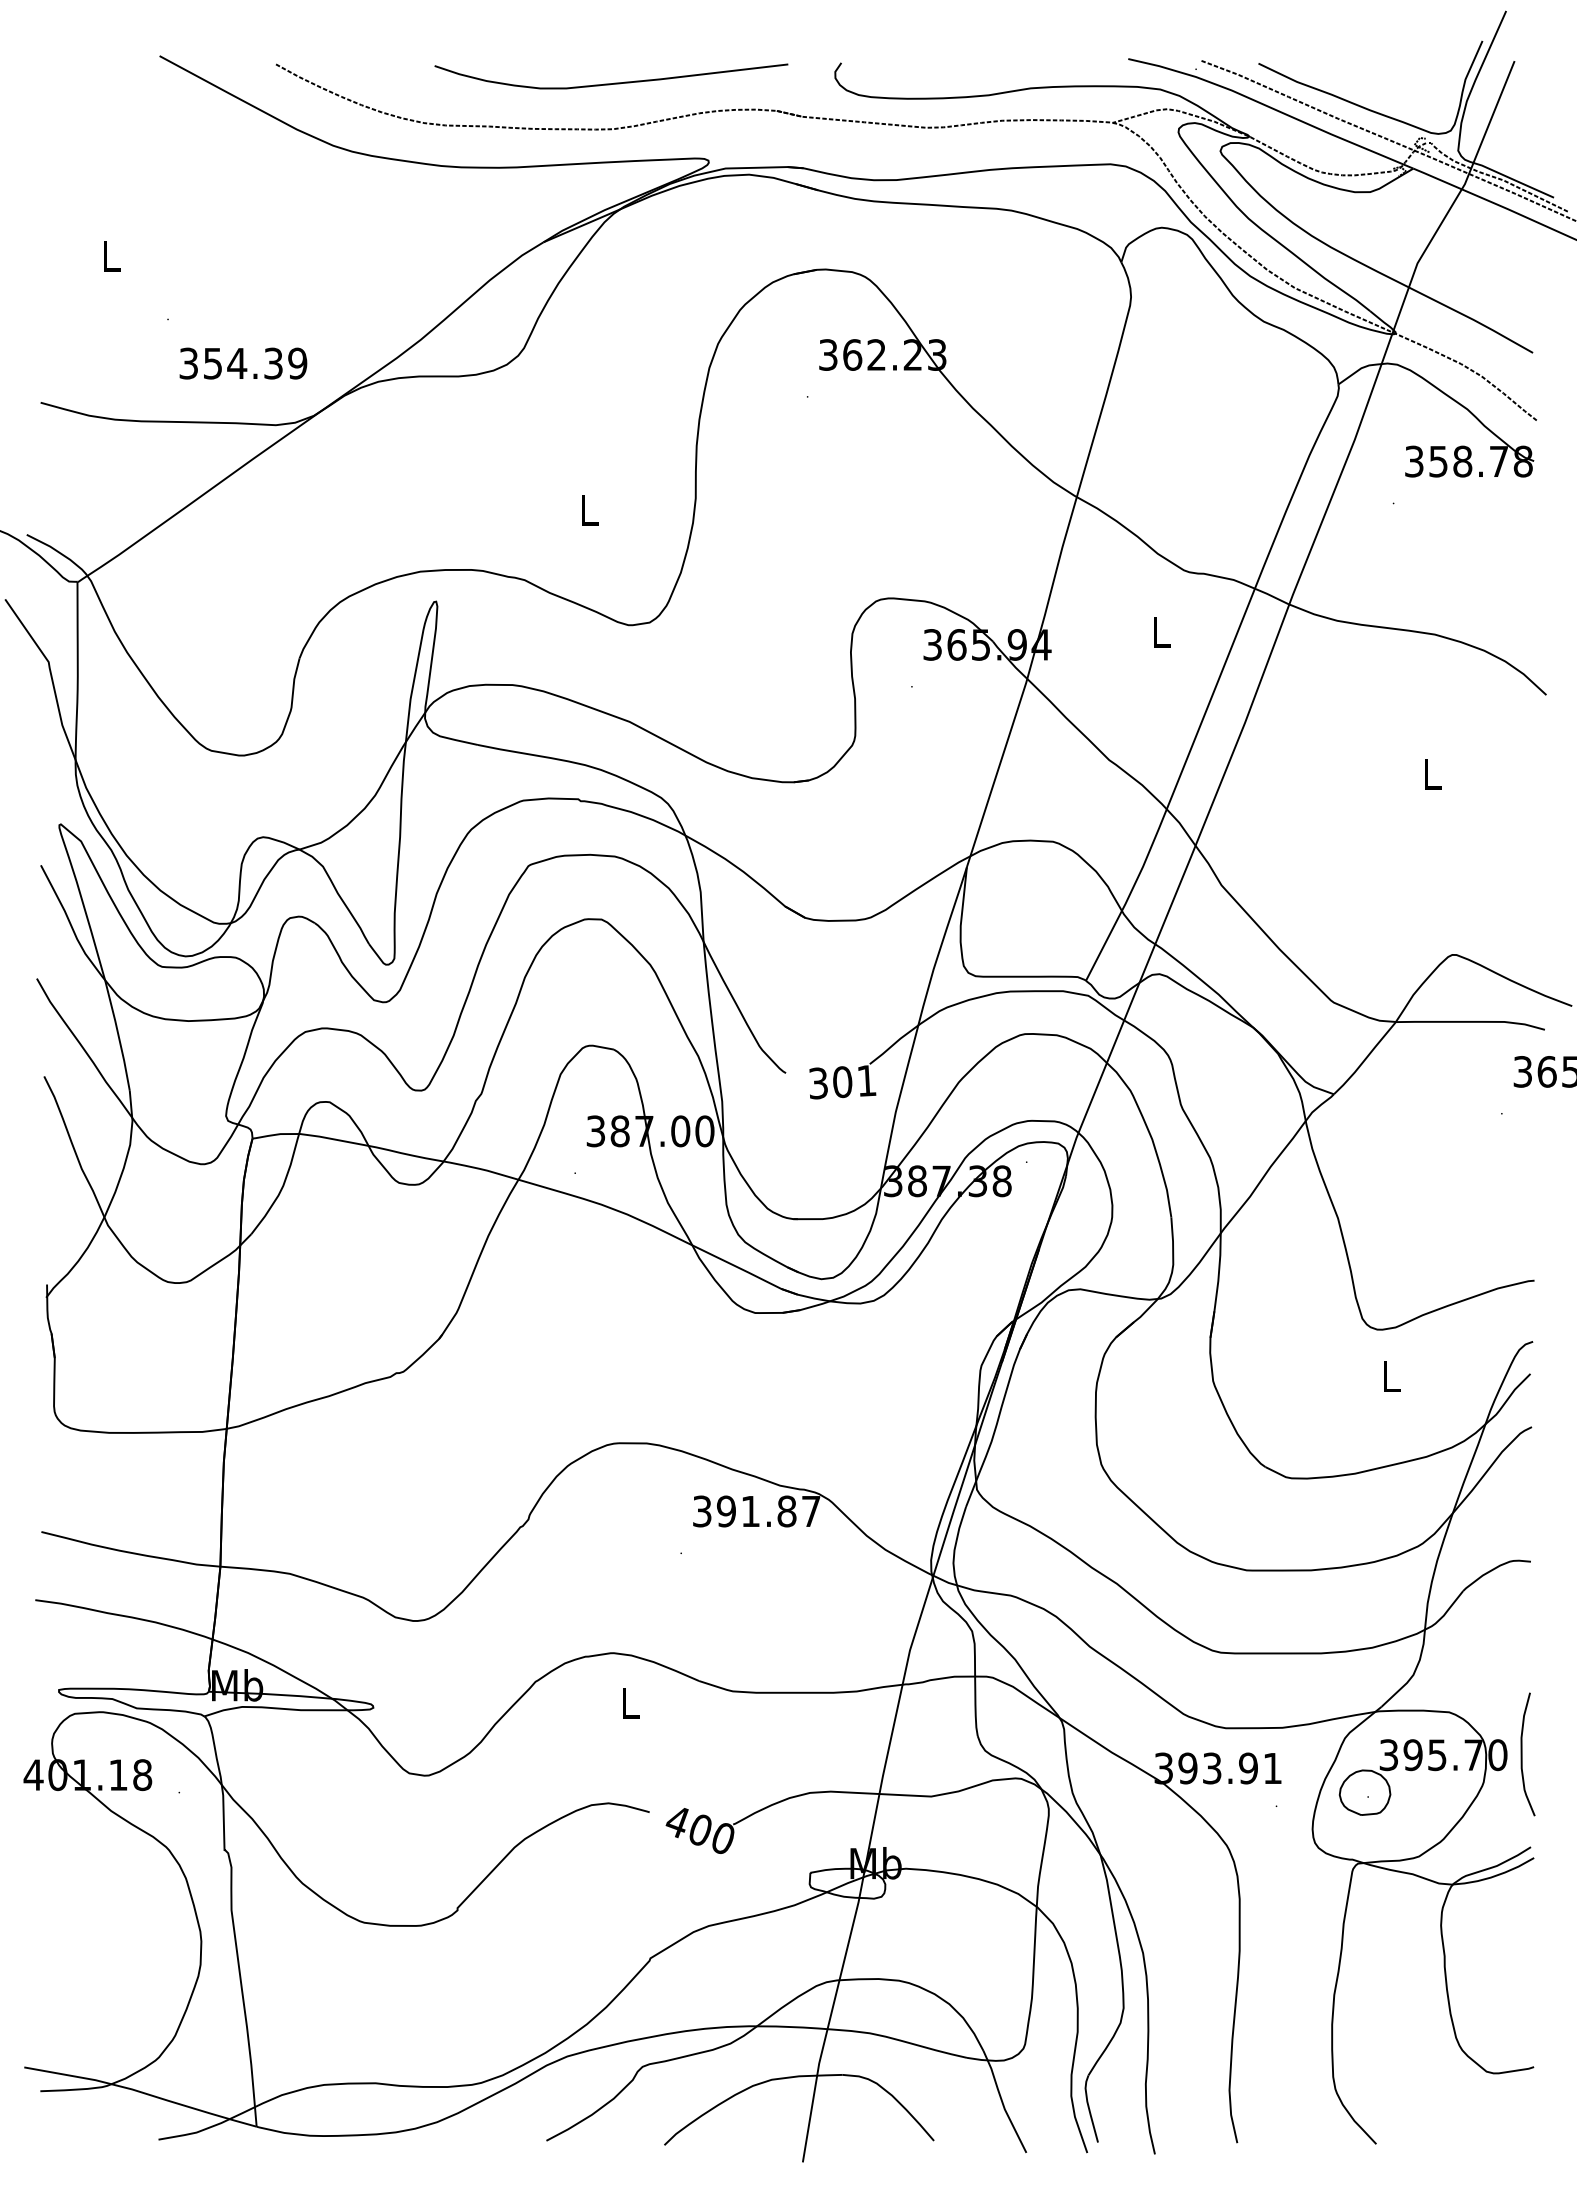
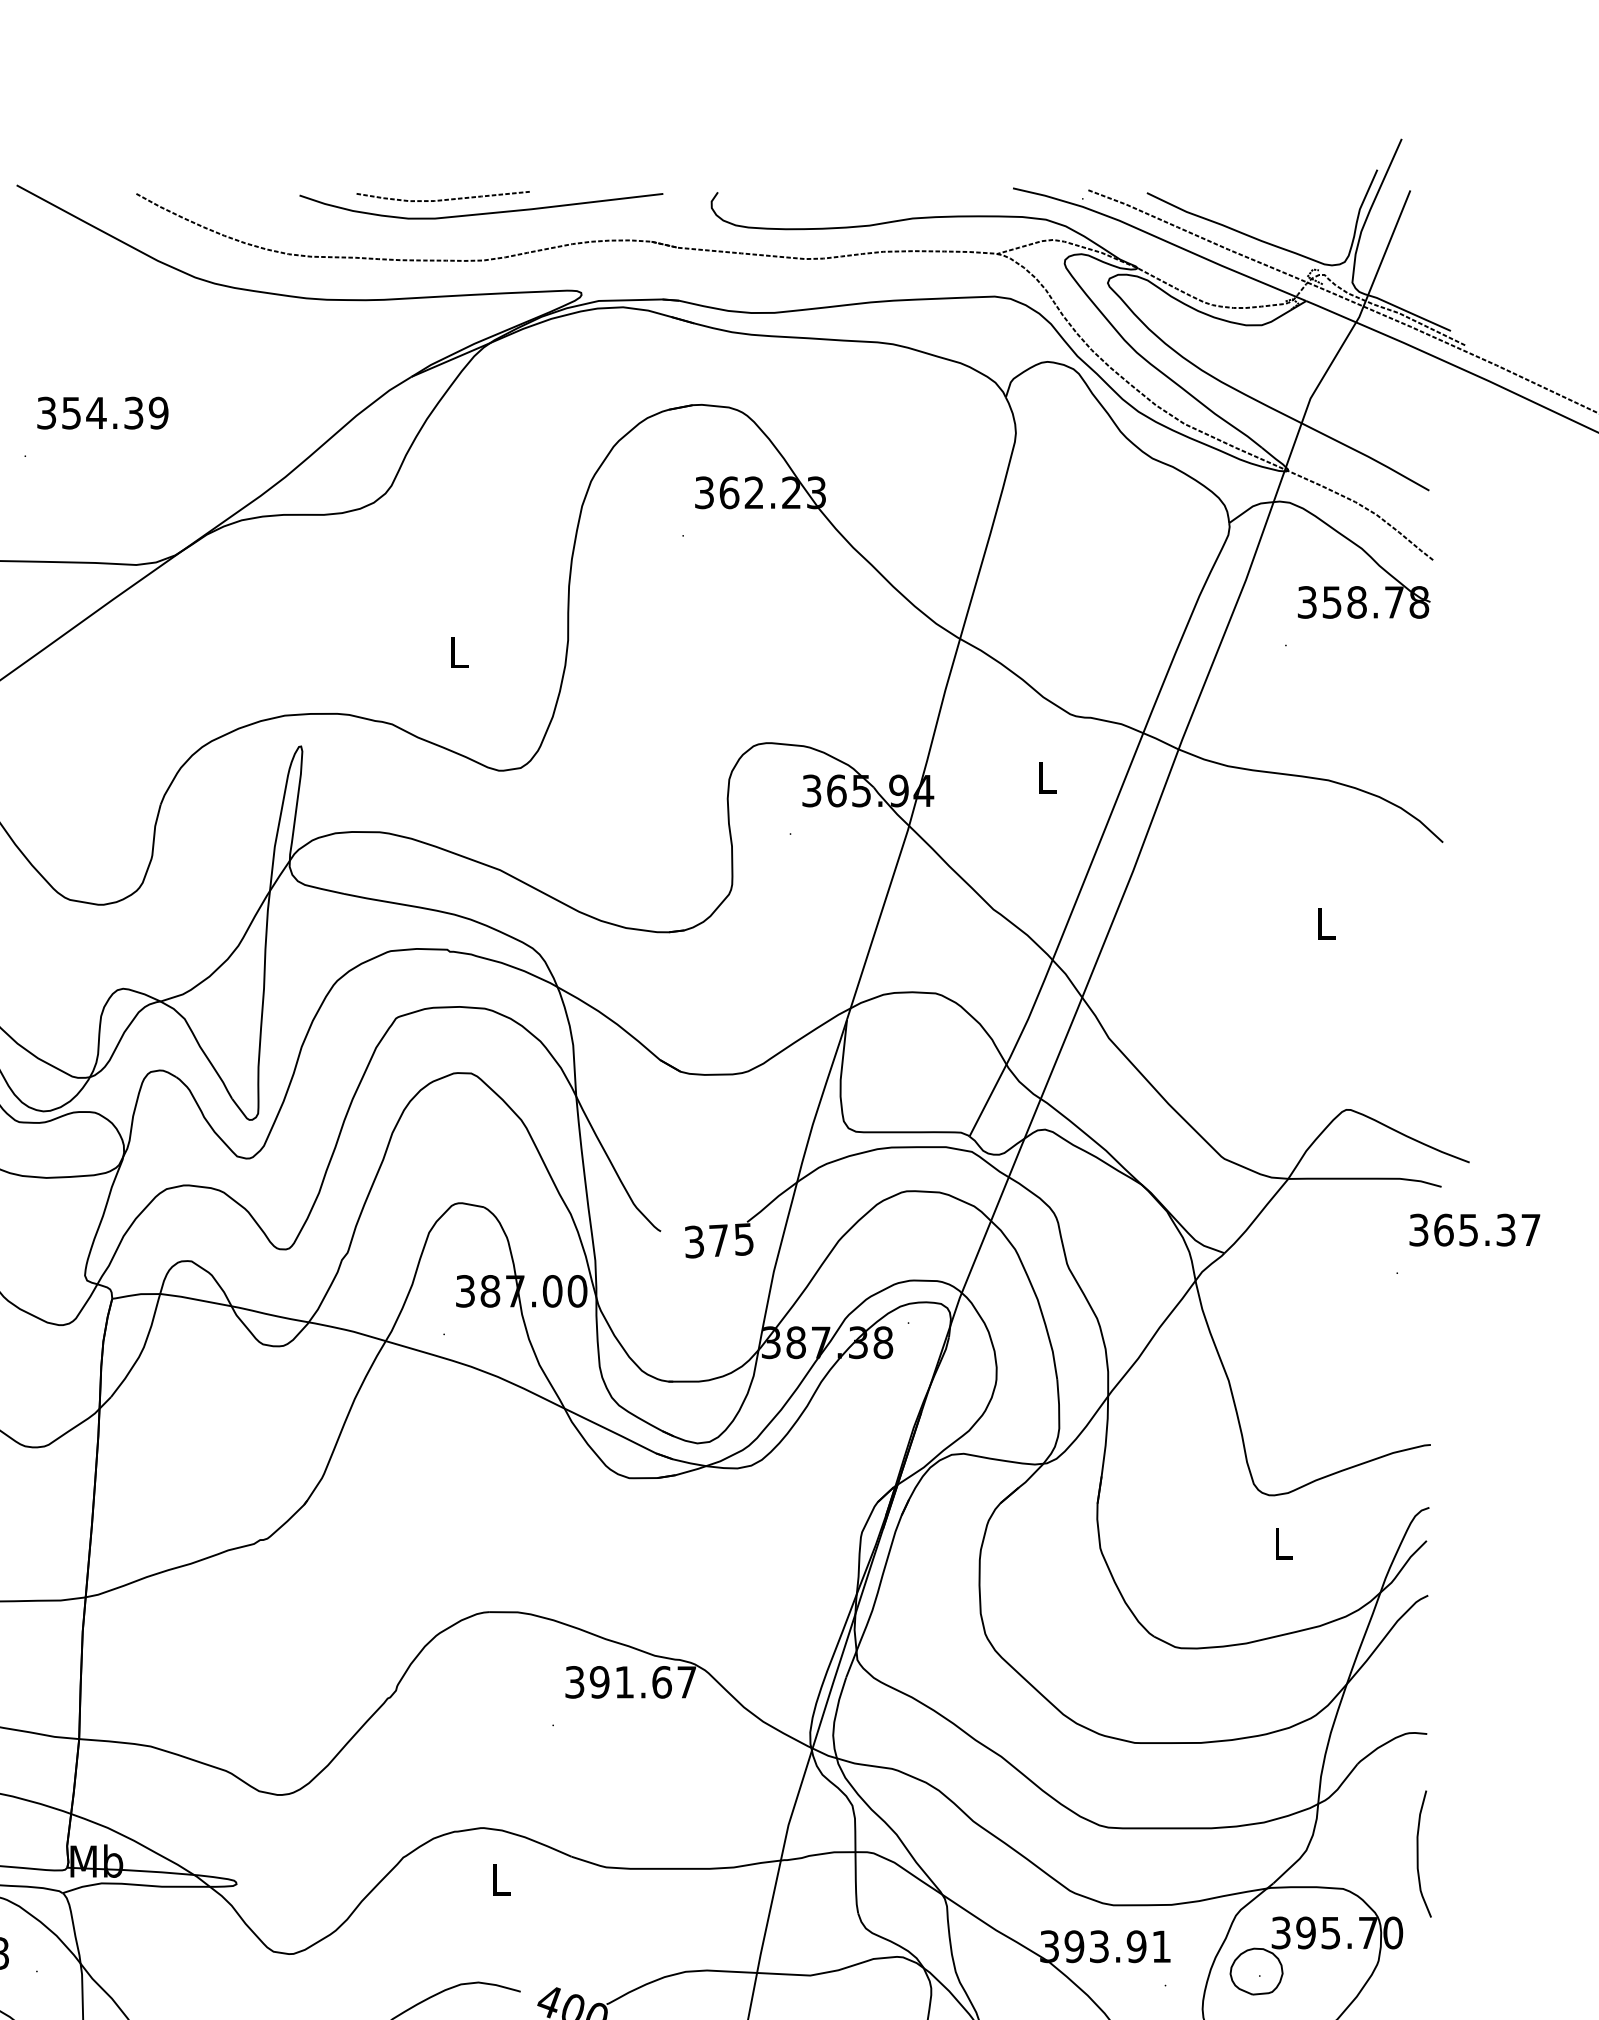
curve: (575, 69) -> (444, 199), added
text: (243, 363) -> (102, 413), moved
text: (854, 1081) -> (731, 1240), 301 -> 375
text: (786, 1511) -> (661, 1682), 391.87 -> 391.67
curve: (1522, 1754) -> (1418, 1854), moved

